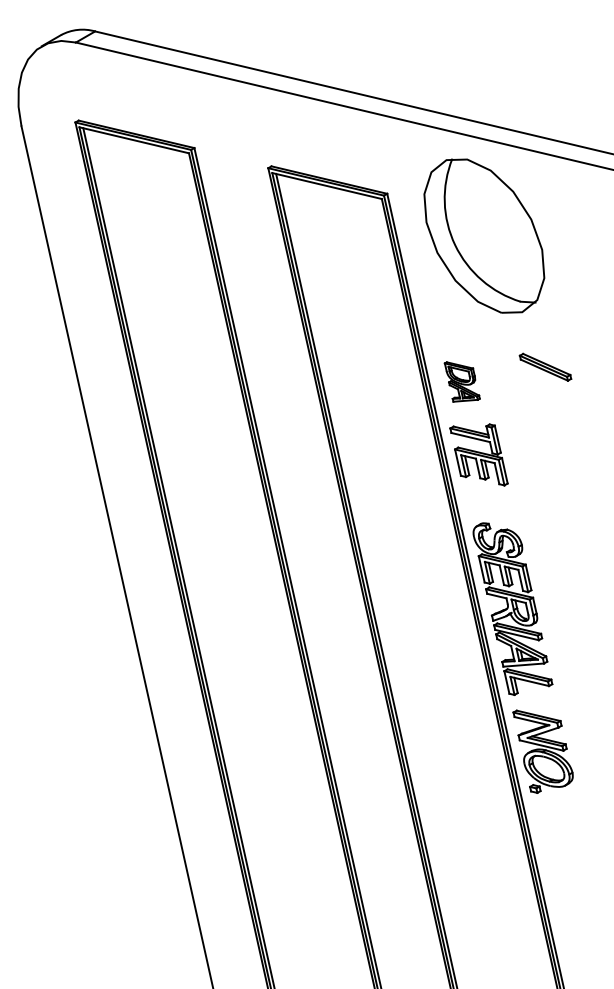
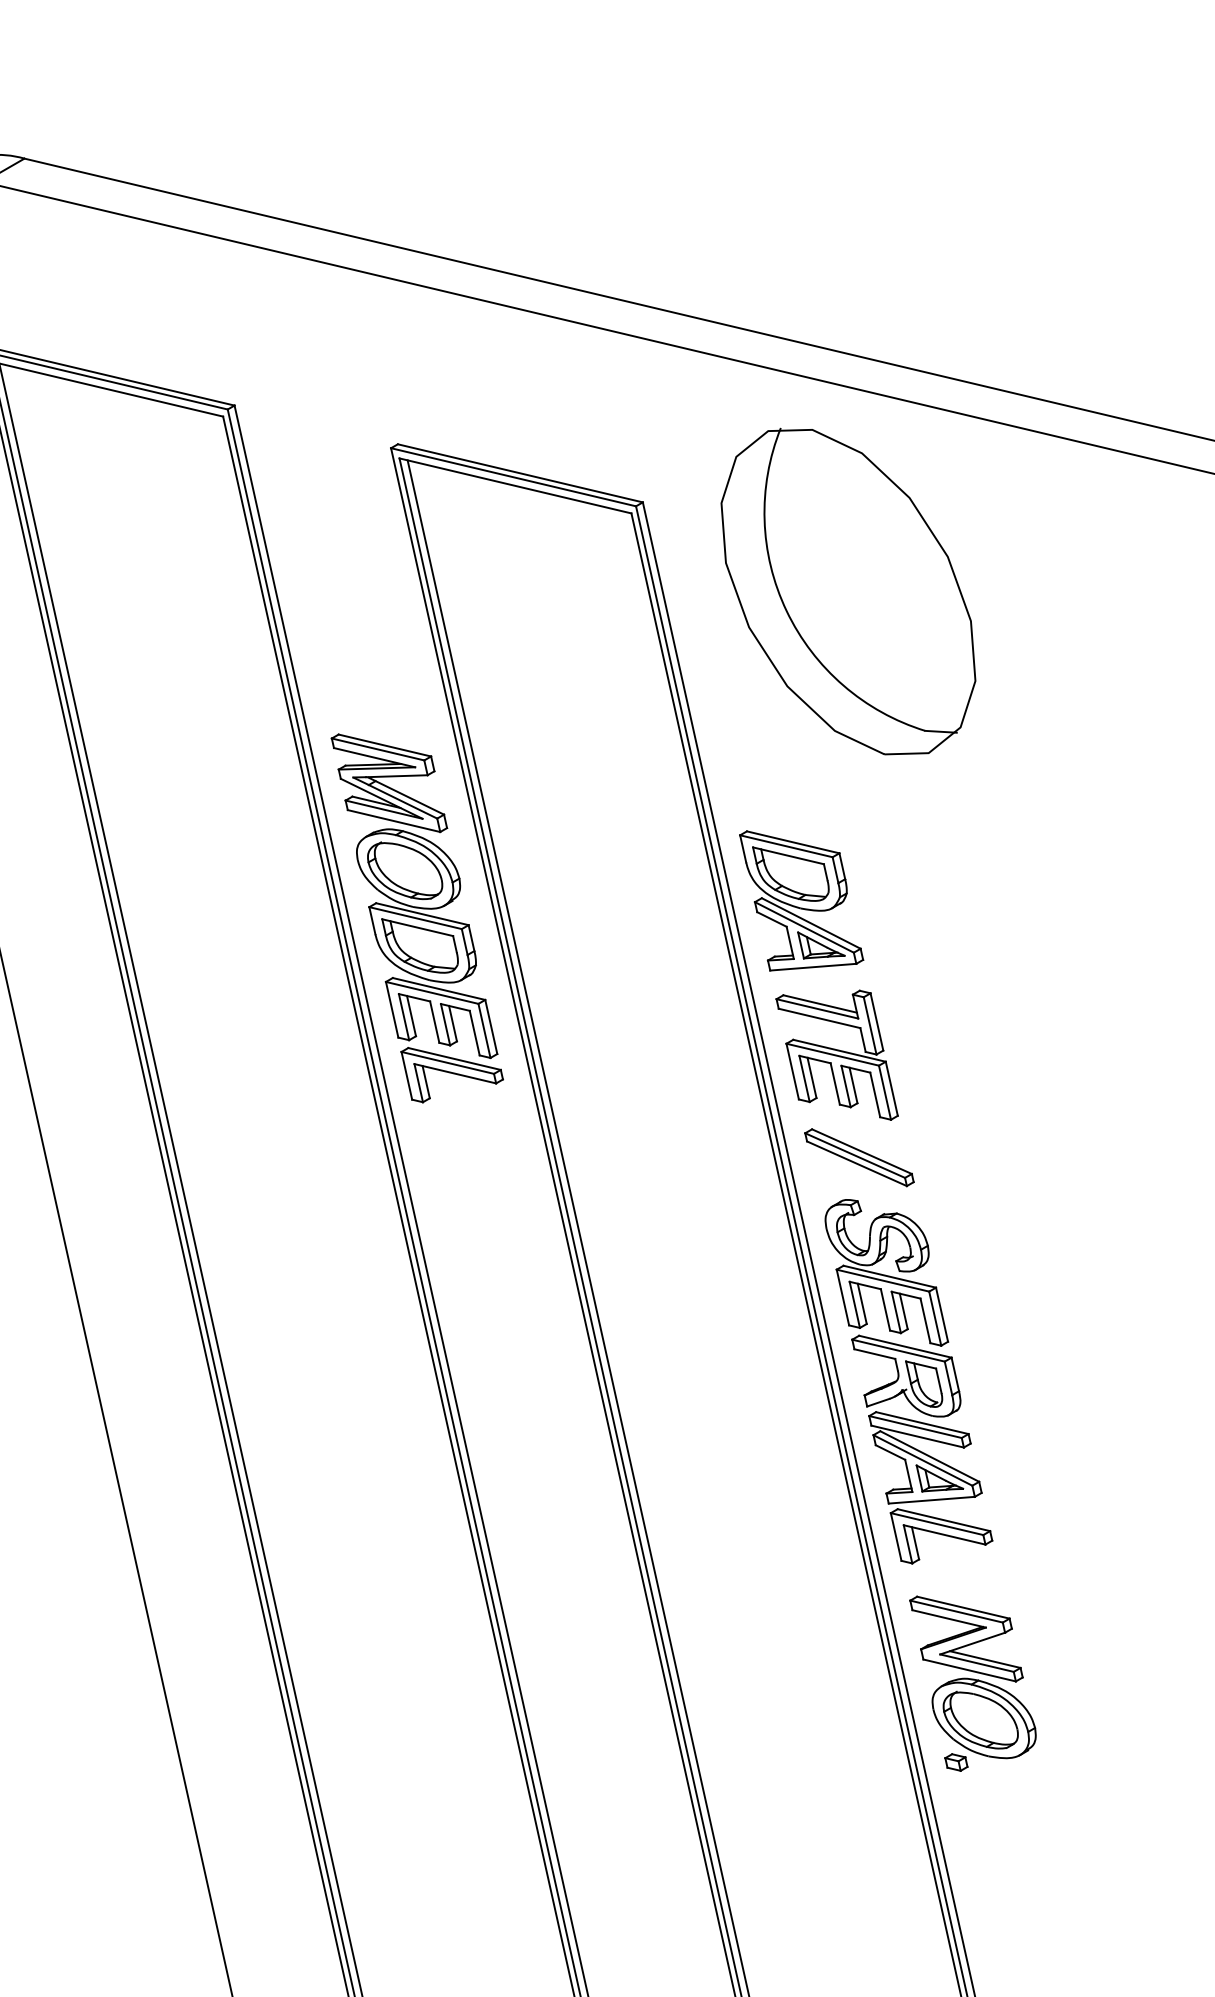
part: (545, 366) -> (859, 1155), moved
part: (462, 381) -> (802, 899), size x1.67
part: (280, 390) -> (416, 918), added

